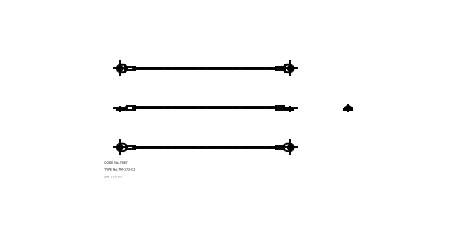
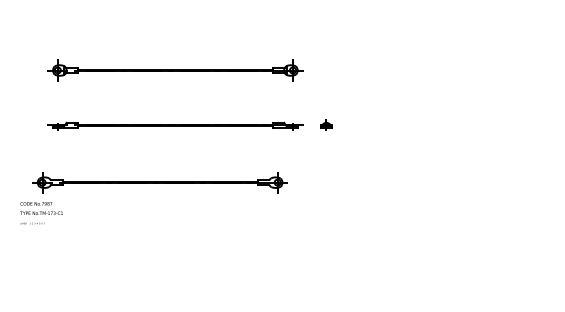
part: (347, 107) -> (325, 124), moved
part: (200, 148) -> (153, 184), moved

